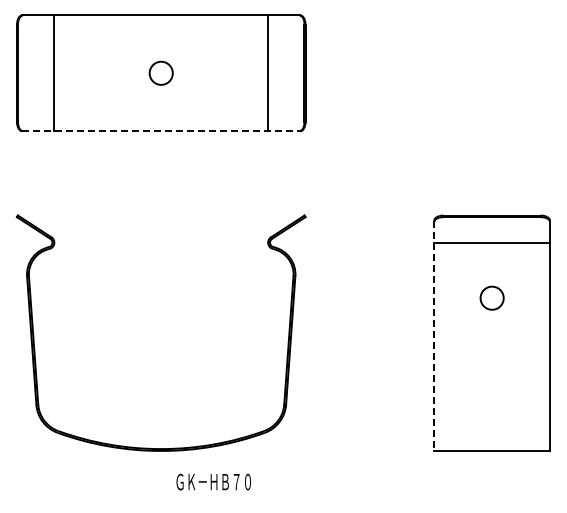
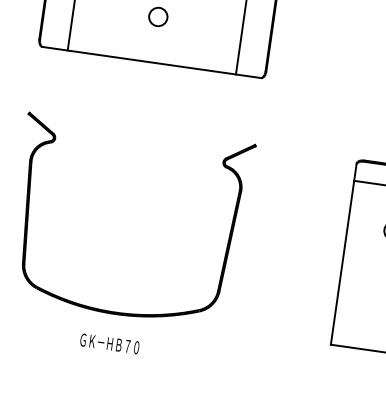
line: (161, 131) -> (151, 62), dashed -> solid
line: (434, 336) -> (343, 254), dashed -> solid
text: (213, 481) -> (109, 343), moved

